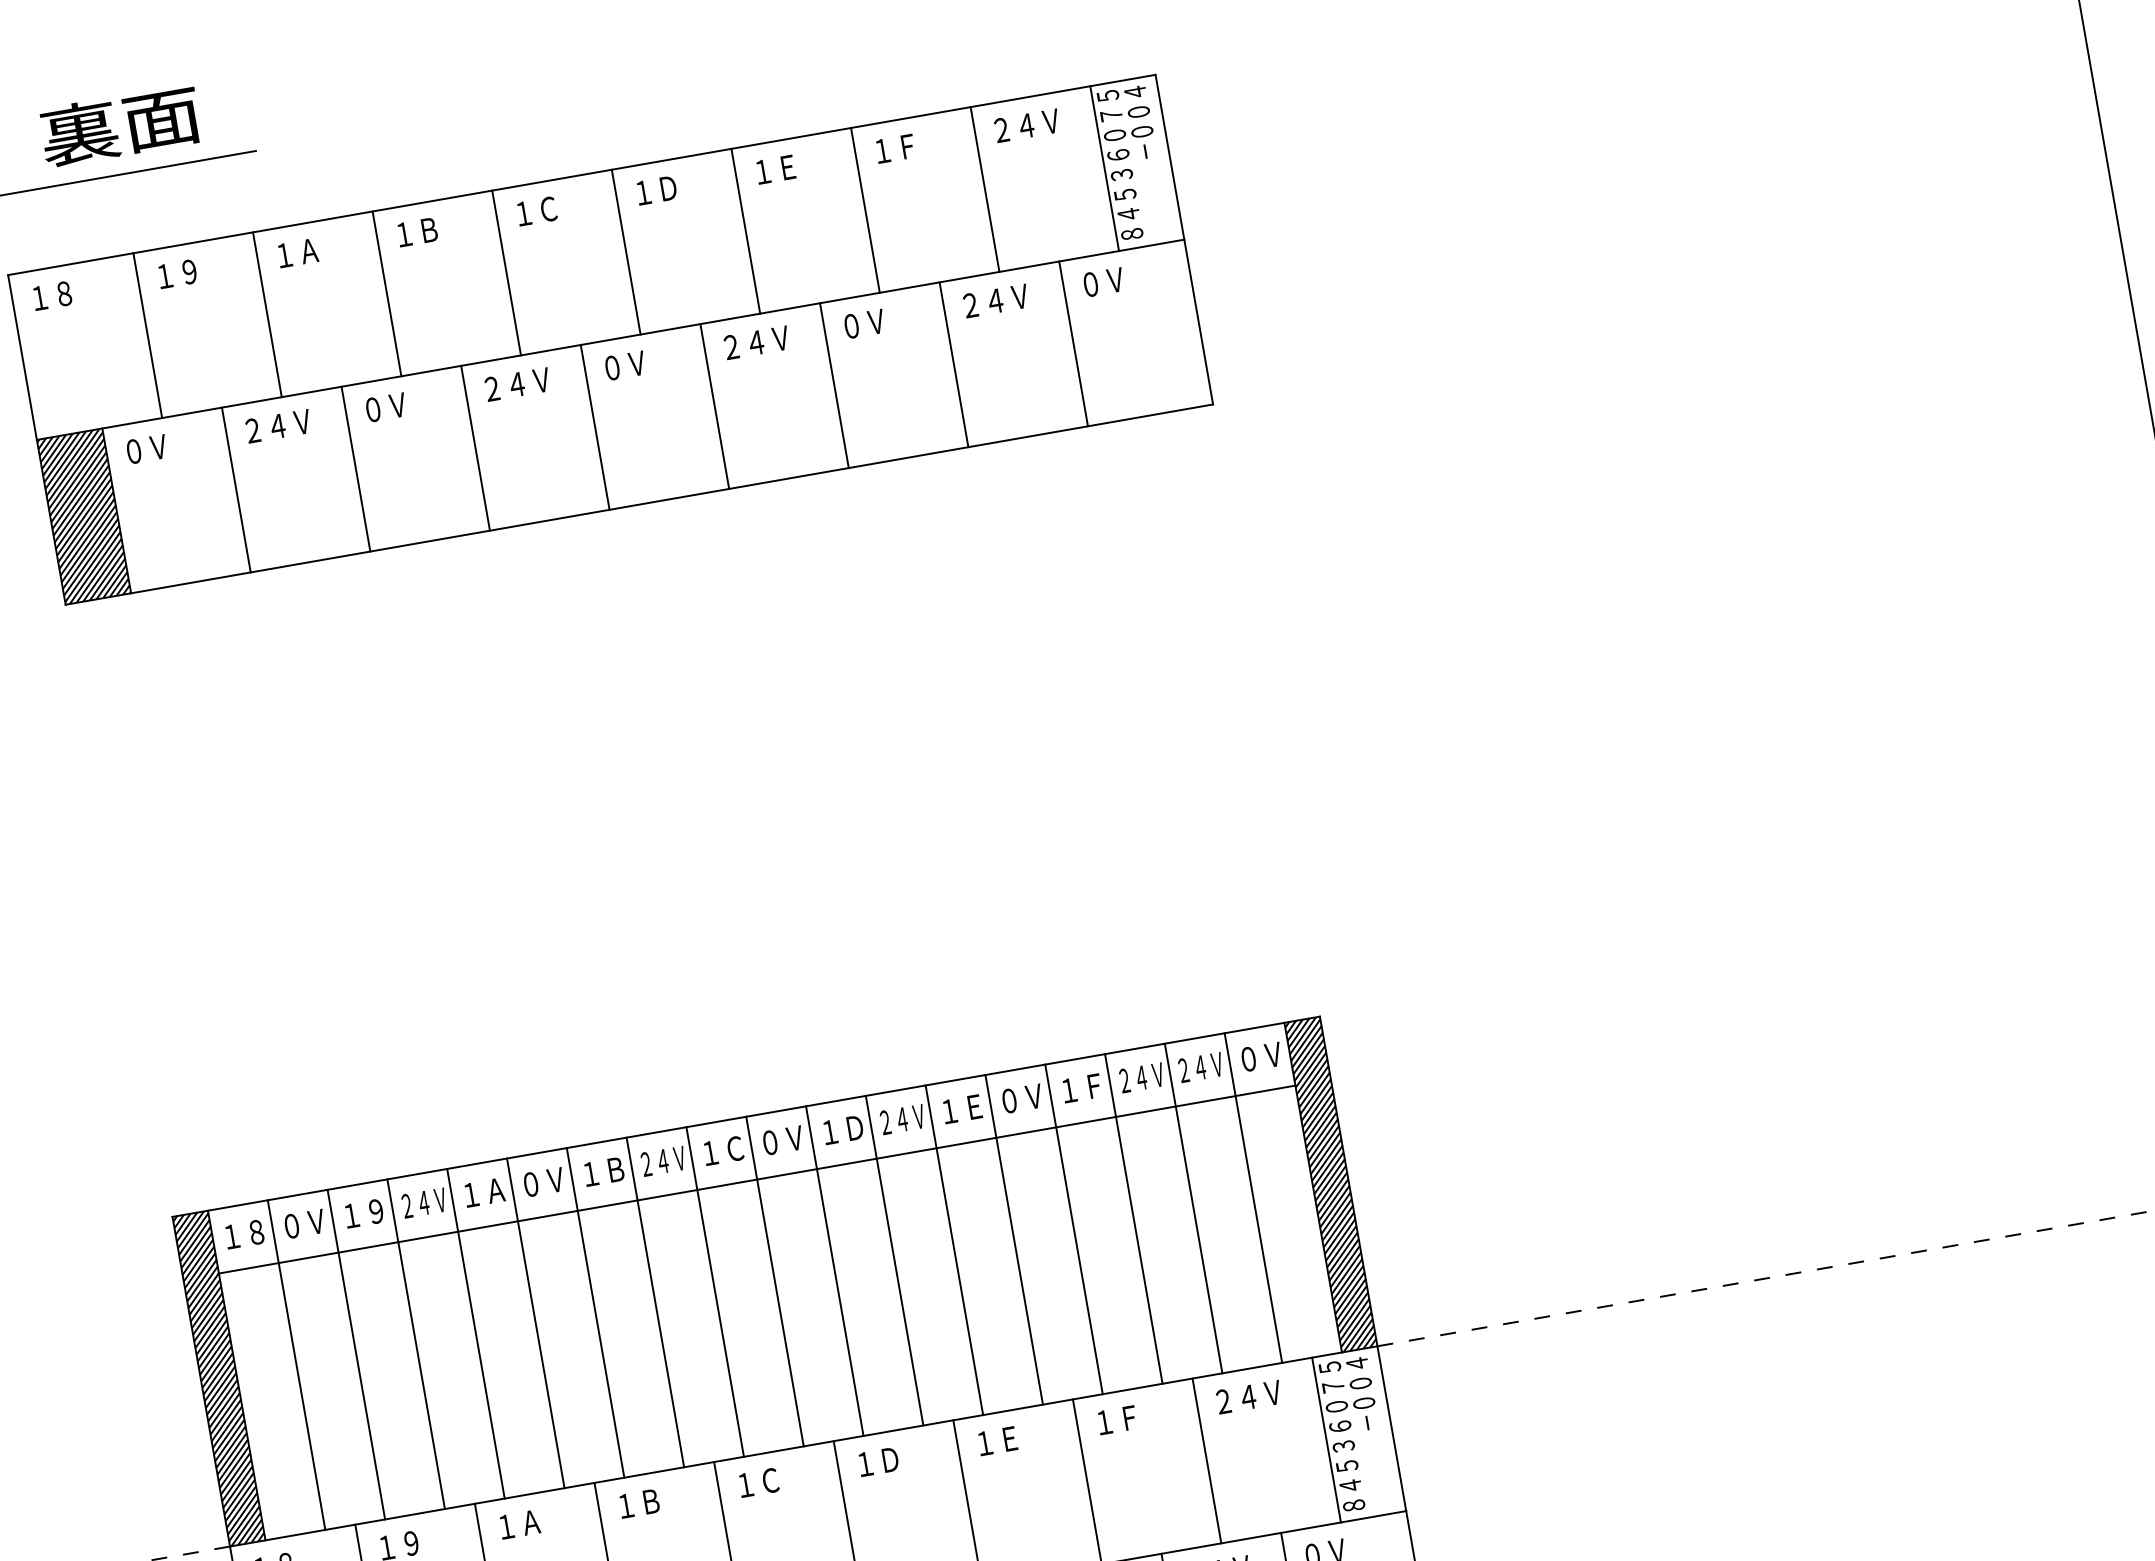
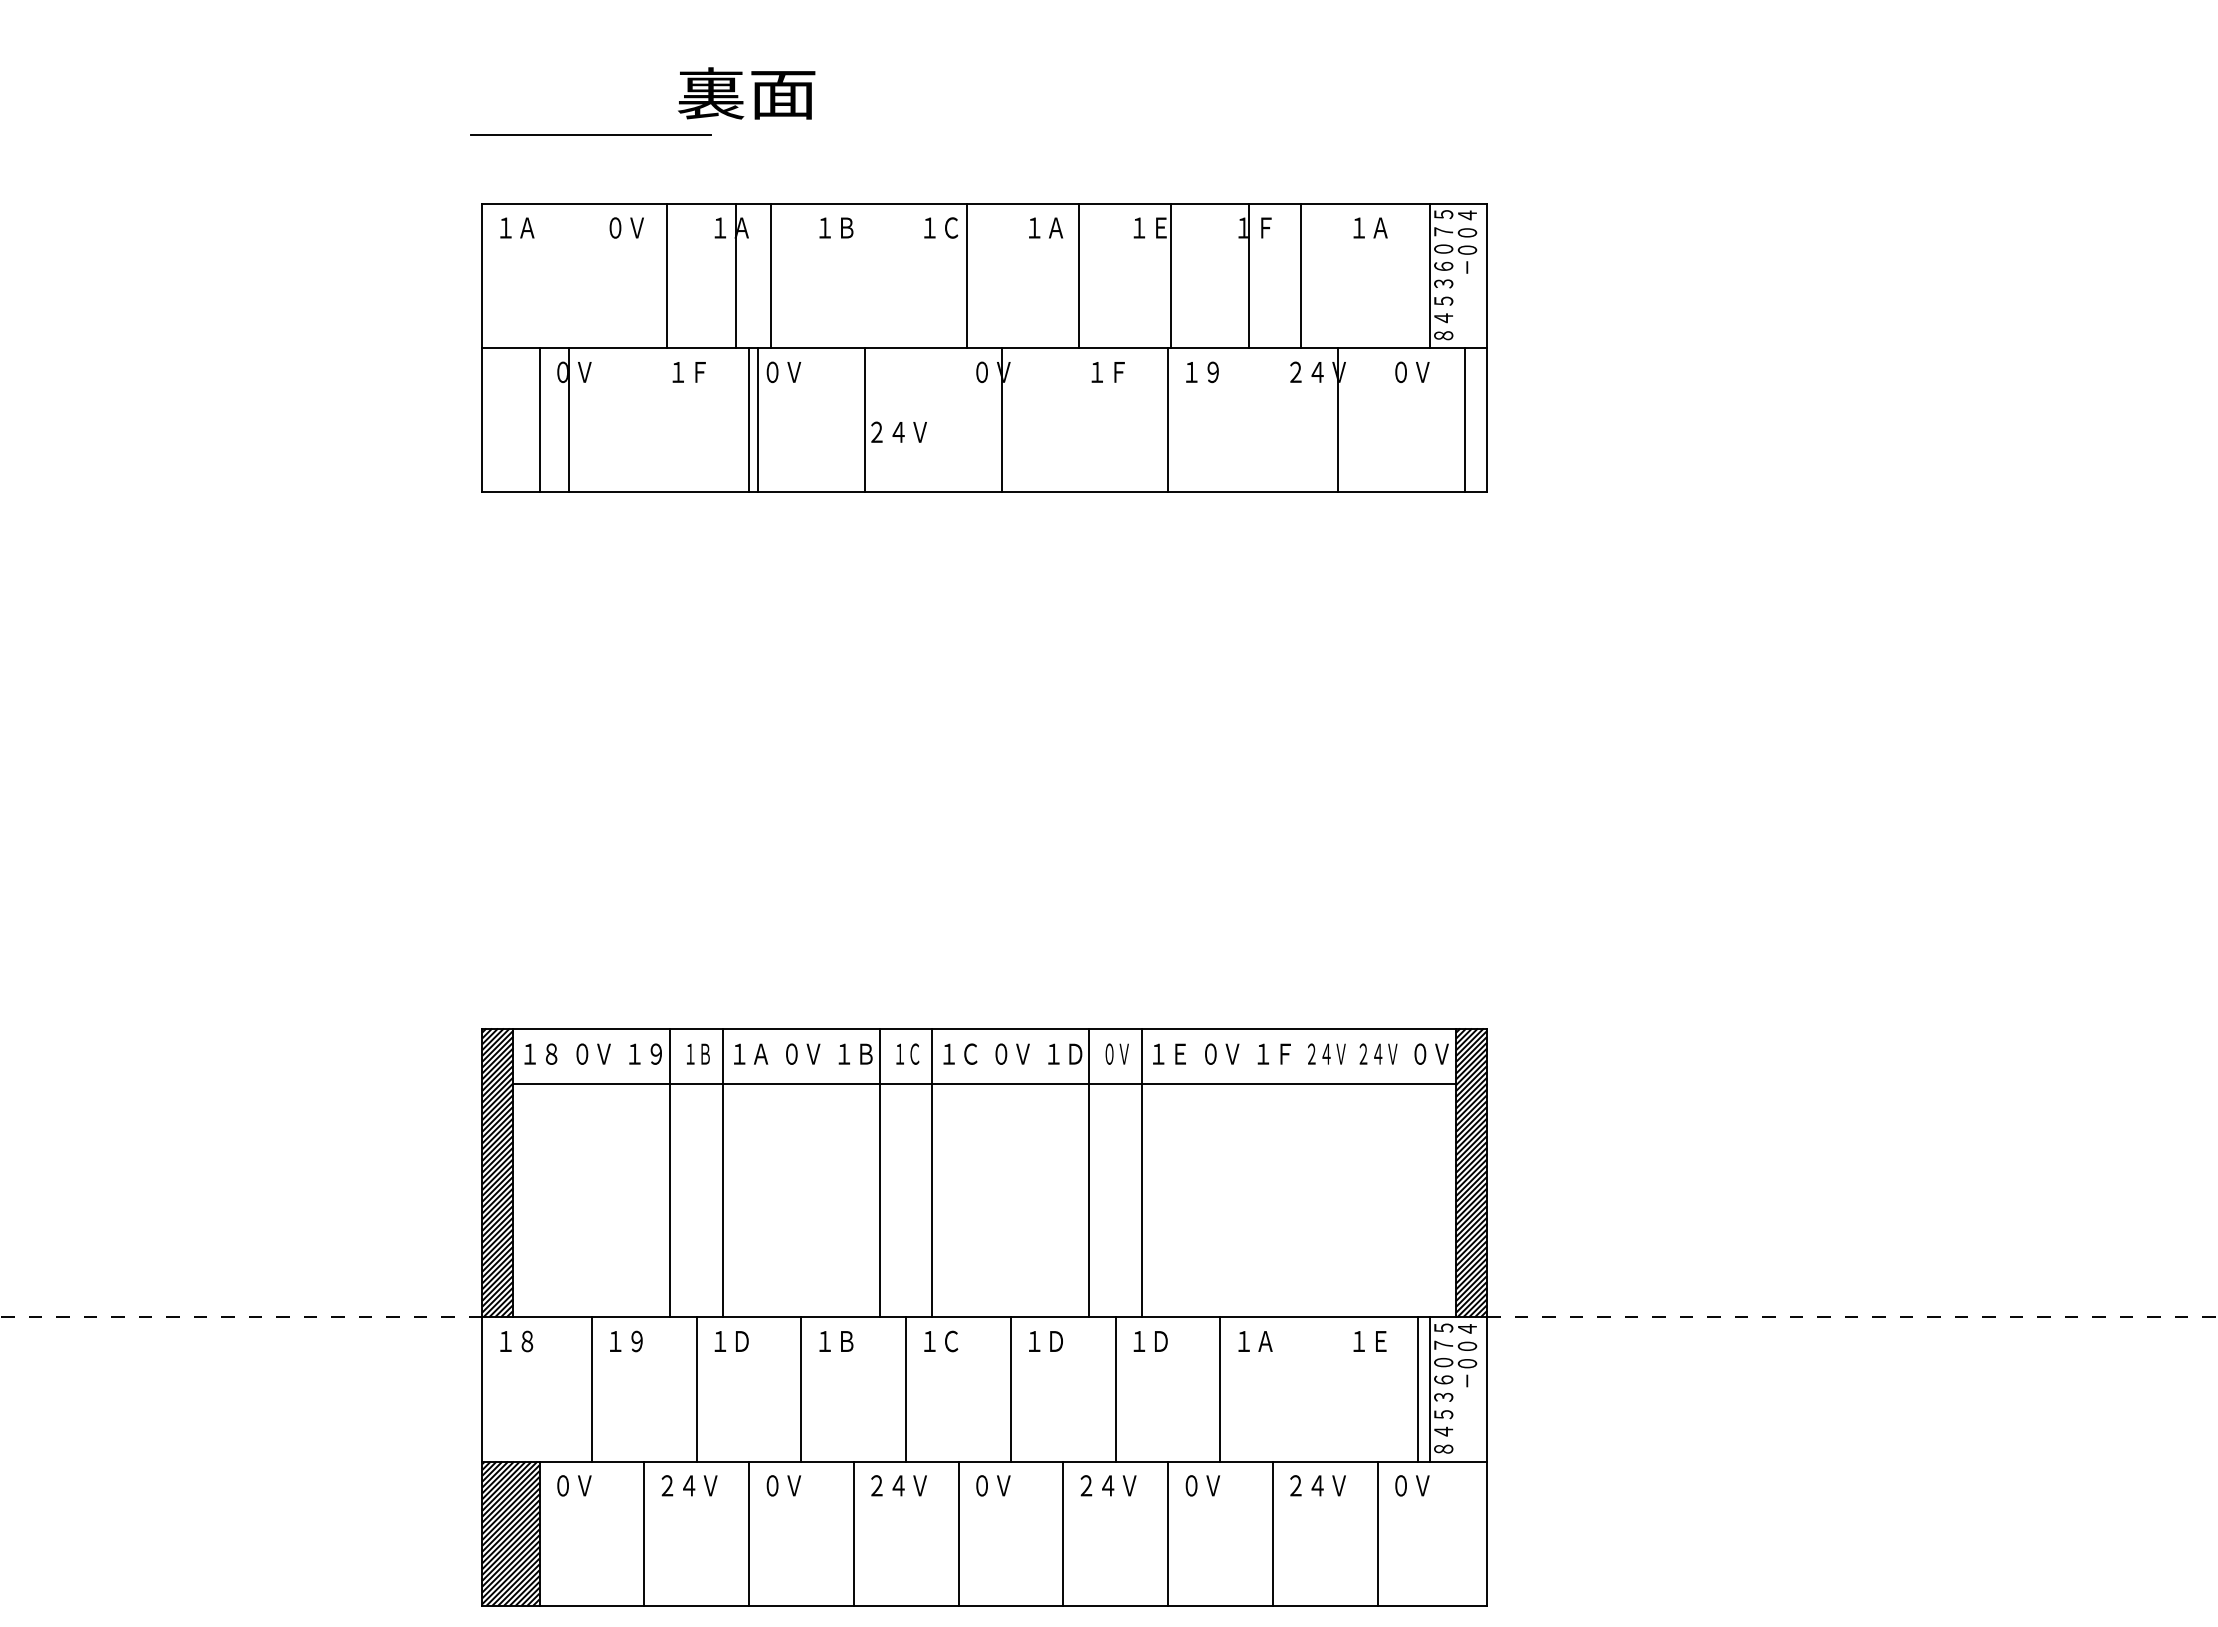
text: (120, 125) -> (746, 93), moved
text: (1027, 125) -> (1370, 227), ２４Ｖ -> １Ａ
text: (668, 187) -> (1056, 227), １Ｄ -> １Ａ
line: (985, 189) -> (1249, 275), moved
line: (865, 209) -> (1301, 275), moved
line: (745, 230) -> (1170, 275), moved
line: (625, 251) -> (1078, 275), moved
line: (506, 272) -> (967, 275), moved
text: (177, 273) -> (626, 227), １９ -> ０Ｖ
text: (64, 293) -> (527, 227), １８ -> １Ａ
line: (386, 293) -> (736, 275), moved
line: (267, 314) -> (770, 275), moved
text: (864, 324) -> (1202, 372), ０Ｖ -> １９
line: (147, 335) -> (666, 275), moved
text: (756, 341) -> (1108, 371), ２４Ｖ -> １Ｆ
line: (1073, 344) -> (1464, 420), moved
line: (953, 365) -> (1337, 420), moved
text: (516, 383) -> (898, 431), moved
line: (715, 406) -> (1002, 420), moved
text: (278, 425) -> (689, 371), ２４Ｖ -> １Ｆ
line: (595, 427) -> (864, 420), moved
line: (475, 448) -> (757, 420), moved
line: (236, 490) -> (569, 420), moved
hatch: (83, 516) -> (510, 420), removed
text: (902, 1118) -> (1117, 1053), ２４Ｖ -> ０Ｖ
text: (663, 1160) -> (907, 1053), ２４Ｖ -> １Ｃ
line: (1253, 1197) -> (1403, 1172), removed
text: (424, 1202) -> (698, 1053), ２４Ｖ -> １Ｂ
line: (1193, 1208) -> (1351, 1172), removed
line: (1133, 1218) -> (1298, 1172), removed
line: (1073, 1228) -> (1246, 1172), removed
line: (1014, 1239) -> (1194, 1172), removed
line: (835, 1270) -> (1037, 1172), removed
line: (774, 1281) -> (984, 1172), removed
line: (595, 1312) -> (827, 1172), removed
line: (536, 1322) -> (775, 1172), removed
line: (356, 1354) -> (618, 1172), removed
line: (296, 1364) -> (565, 1172), removed
text: (1248, 1396) -> (1370, 1340), ２４Ｖ -> １Ｅ
text: (1129, 1418) -> (1265, 1341), １Ｆ -> １Ａ
text: (1010, 1438) -> (1161, 1341), １Ｅ -> １Ｄ
line: (1207, 1461) -> (1418, 1389), moved
text: (530, 1522) -> (741, 1341), １Ａ -> １Ｄ

